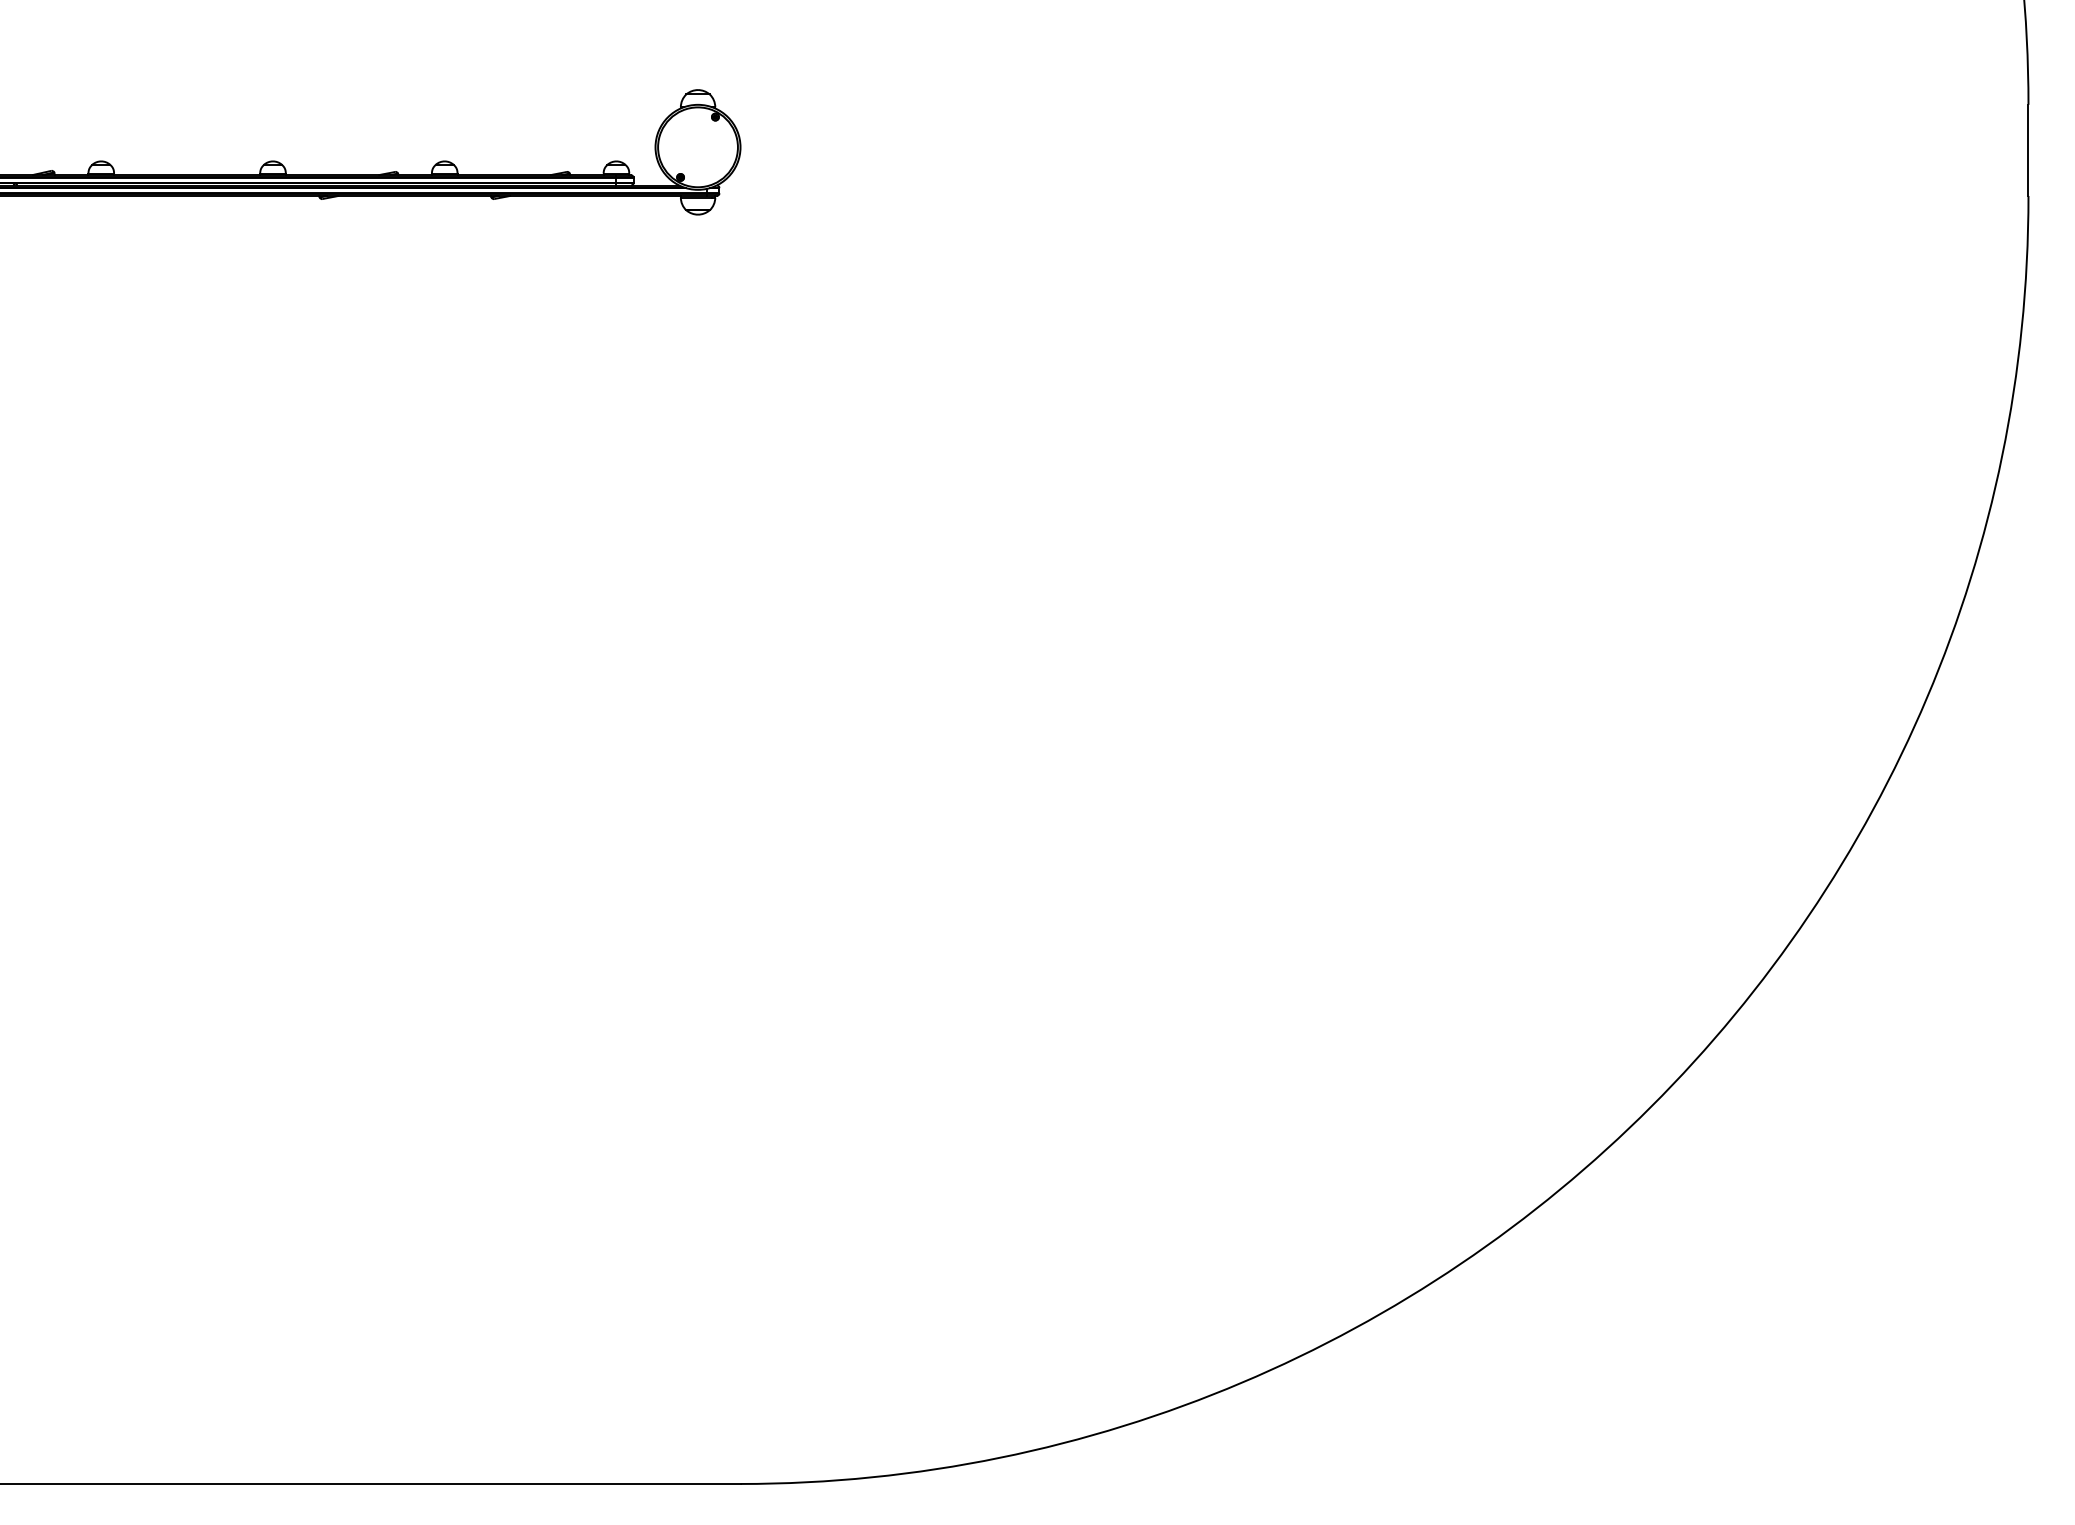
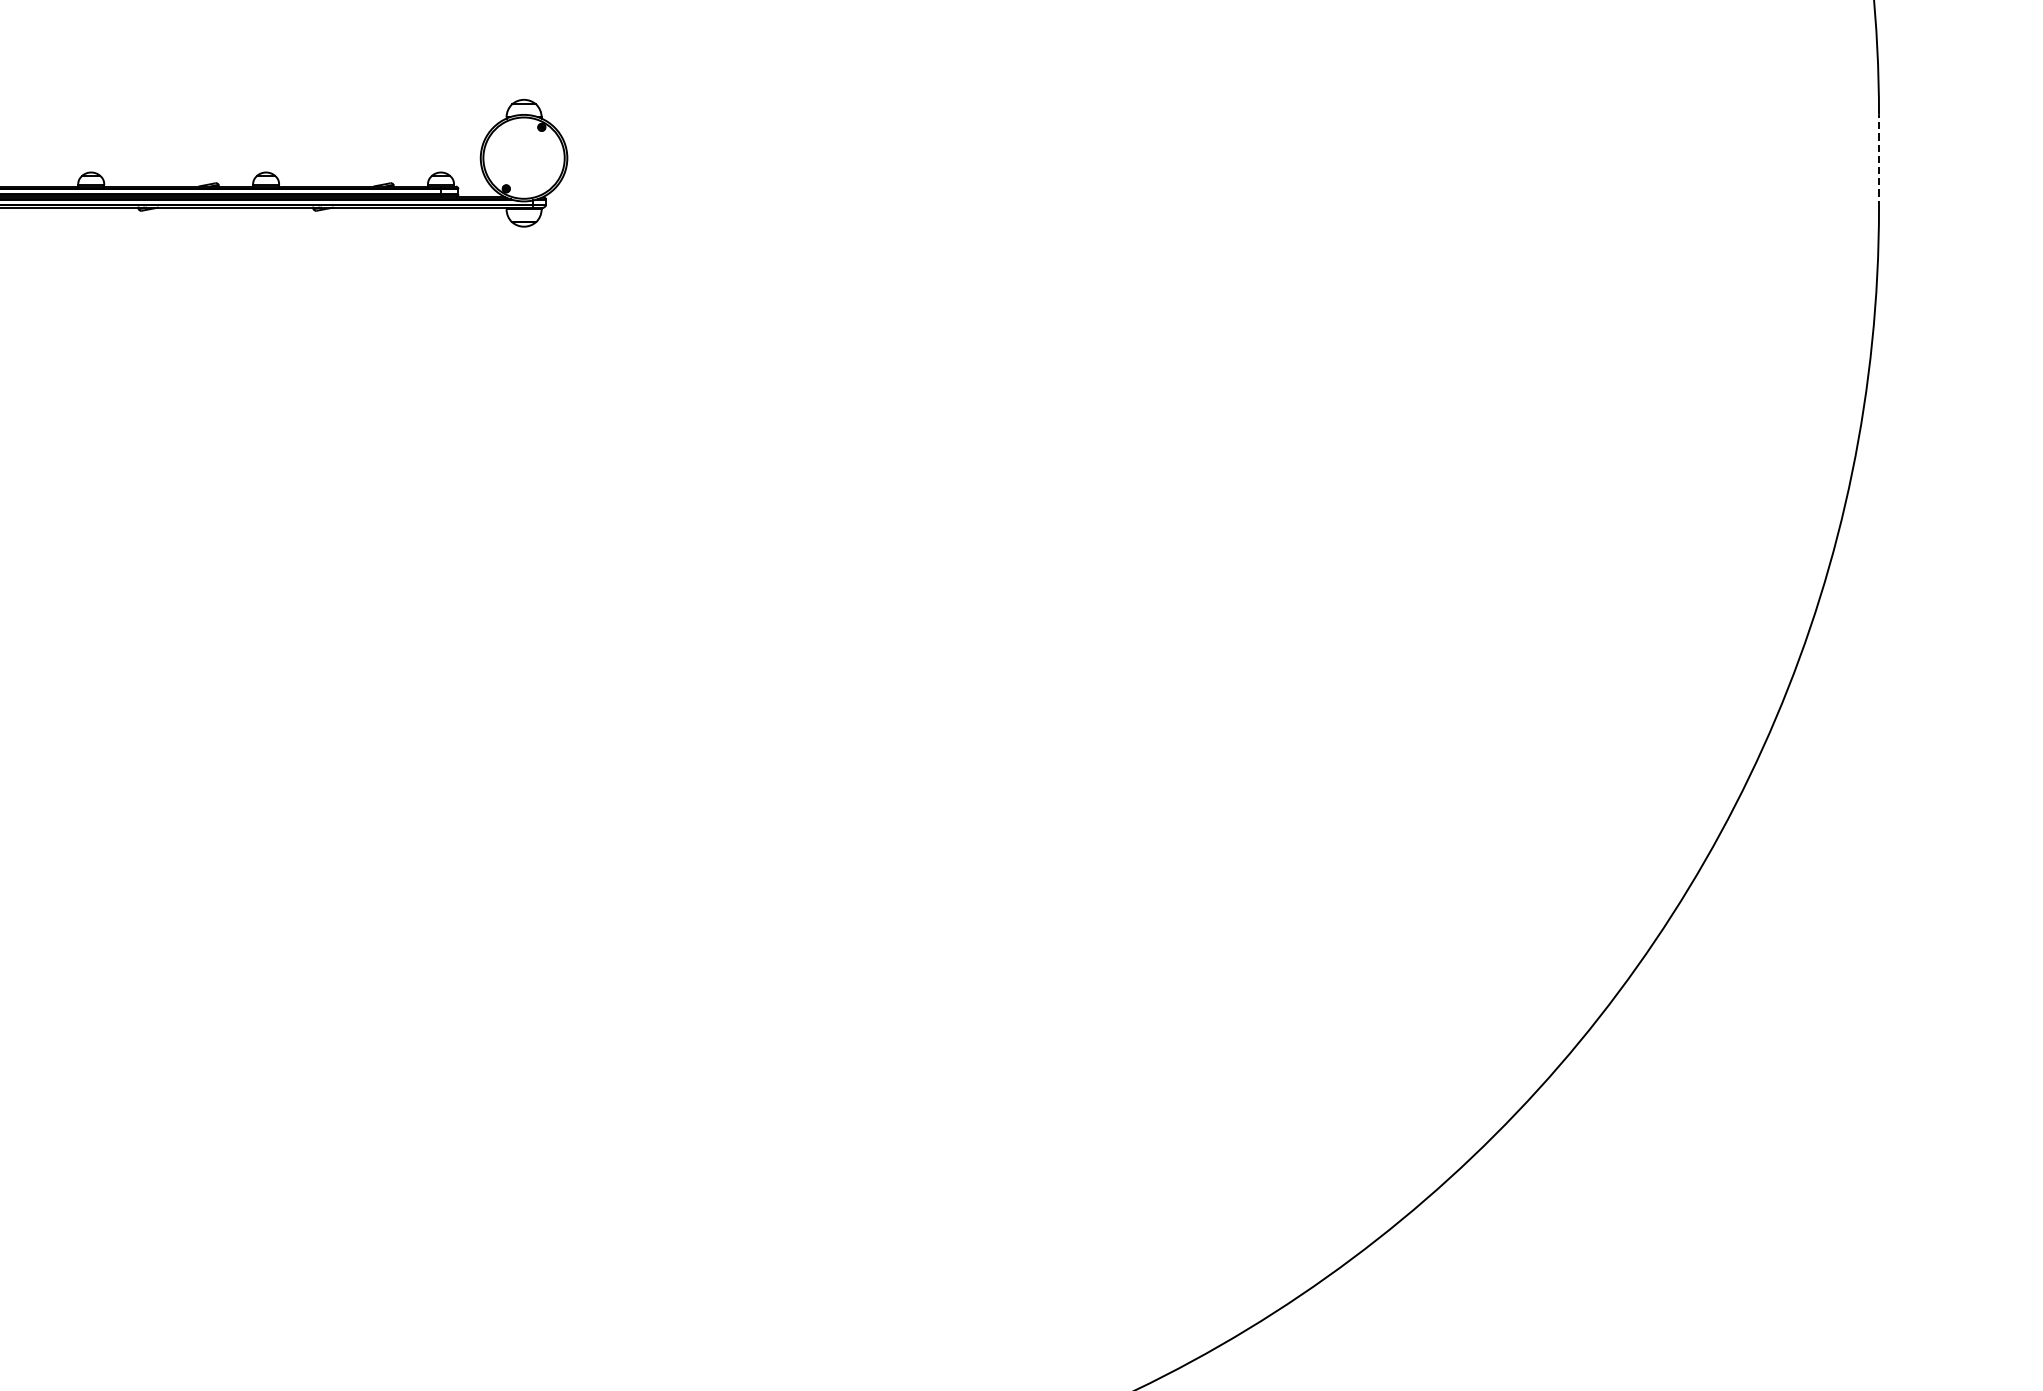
line: (2028, 150) -> (1879, 161), solid -> dashed

